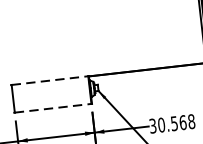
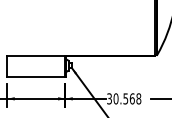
line: (50, 81) -> (36, 56), dashed -> solid
line: (53, 108) -> (36, 77), dashed -> solid

